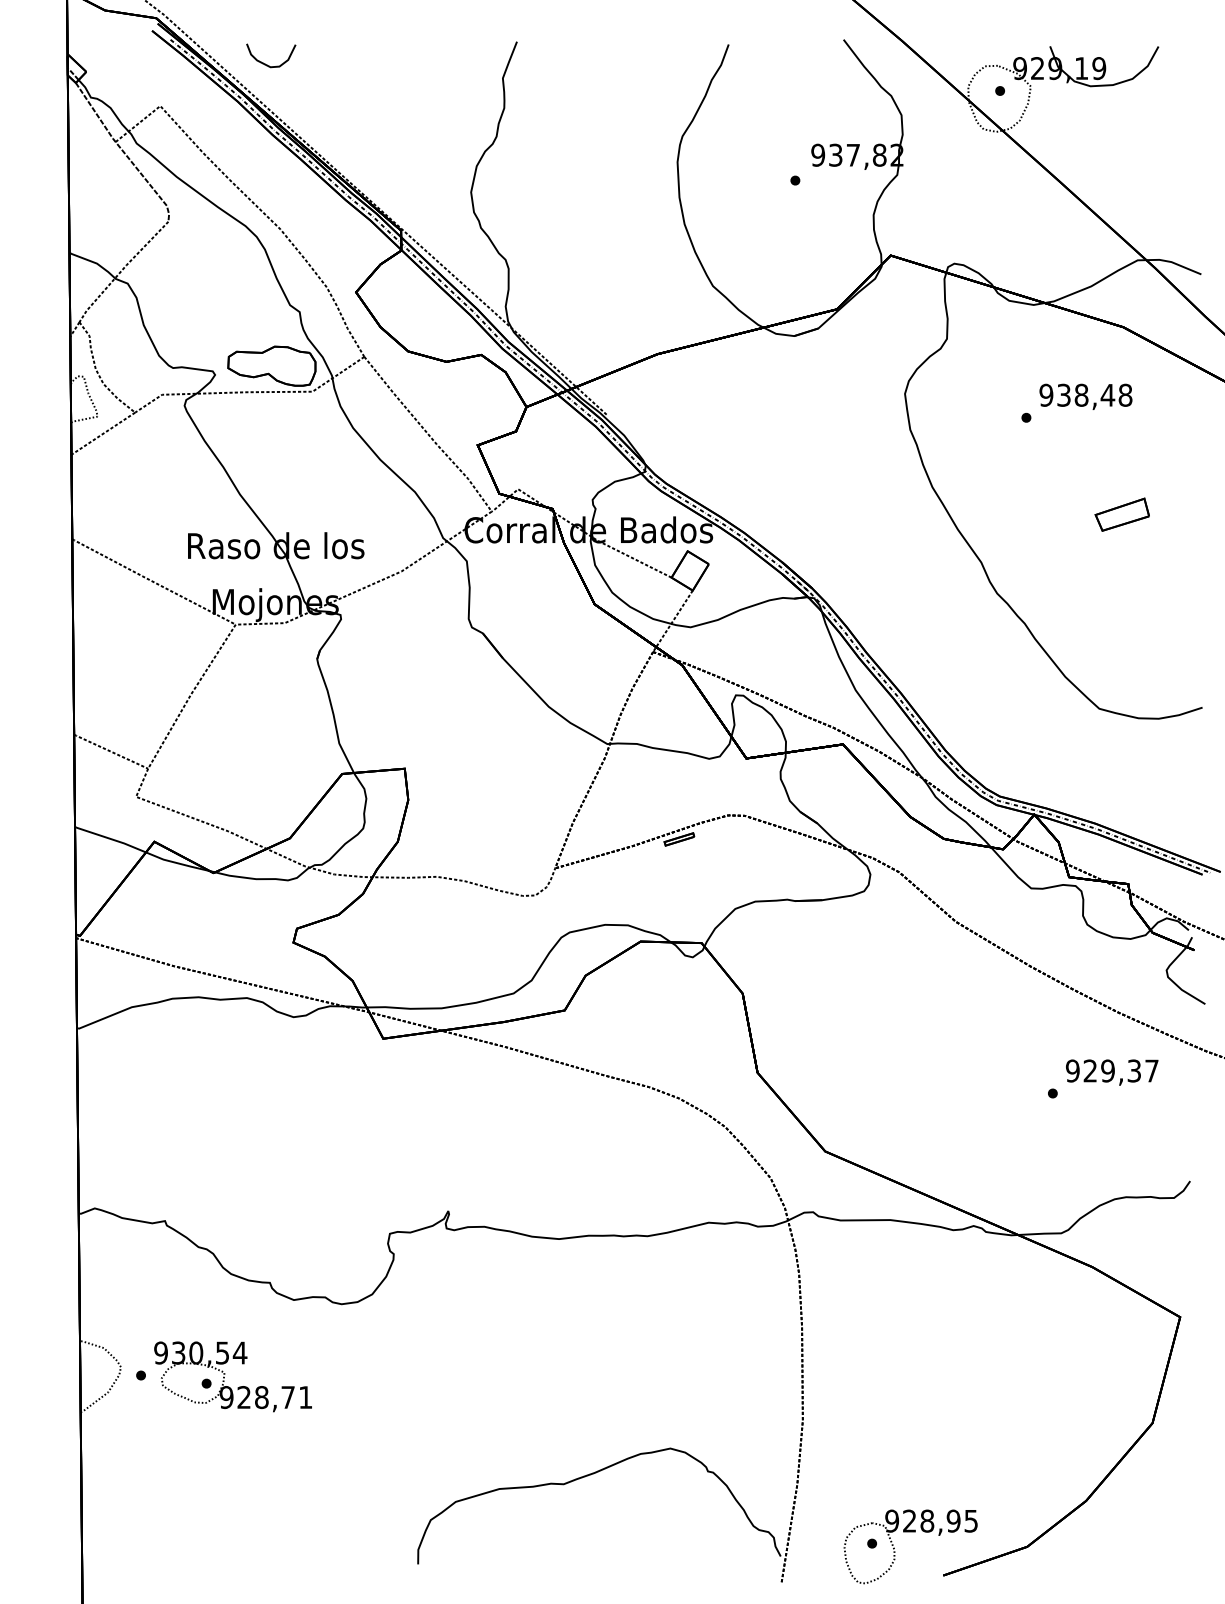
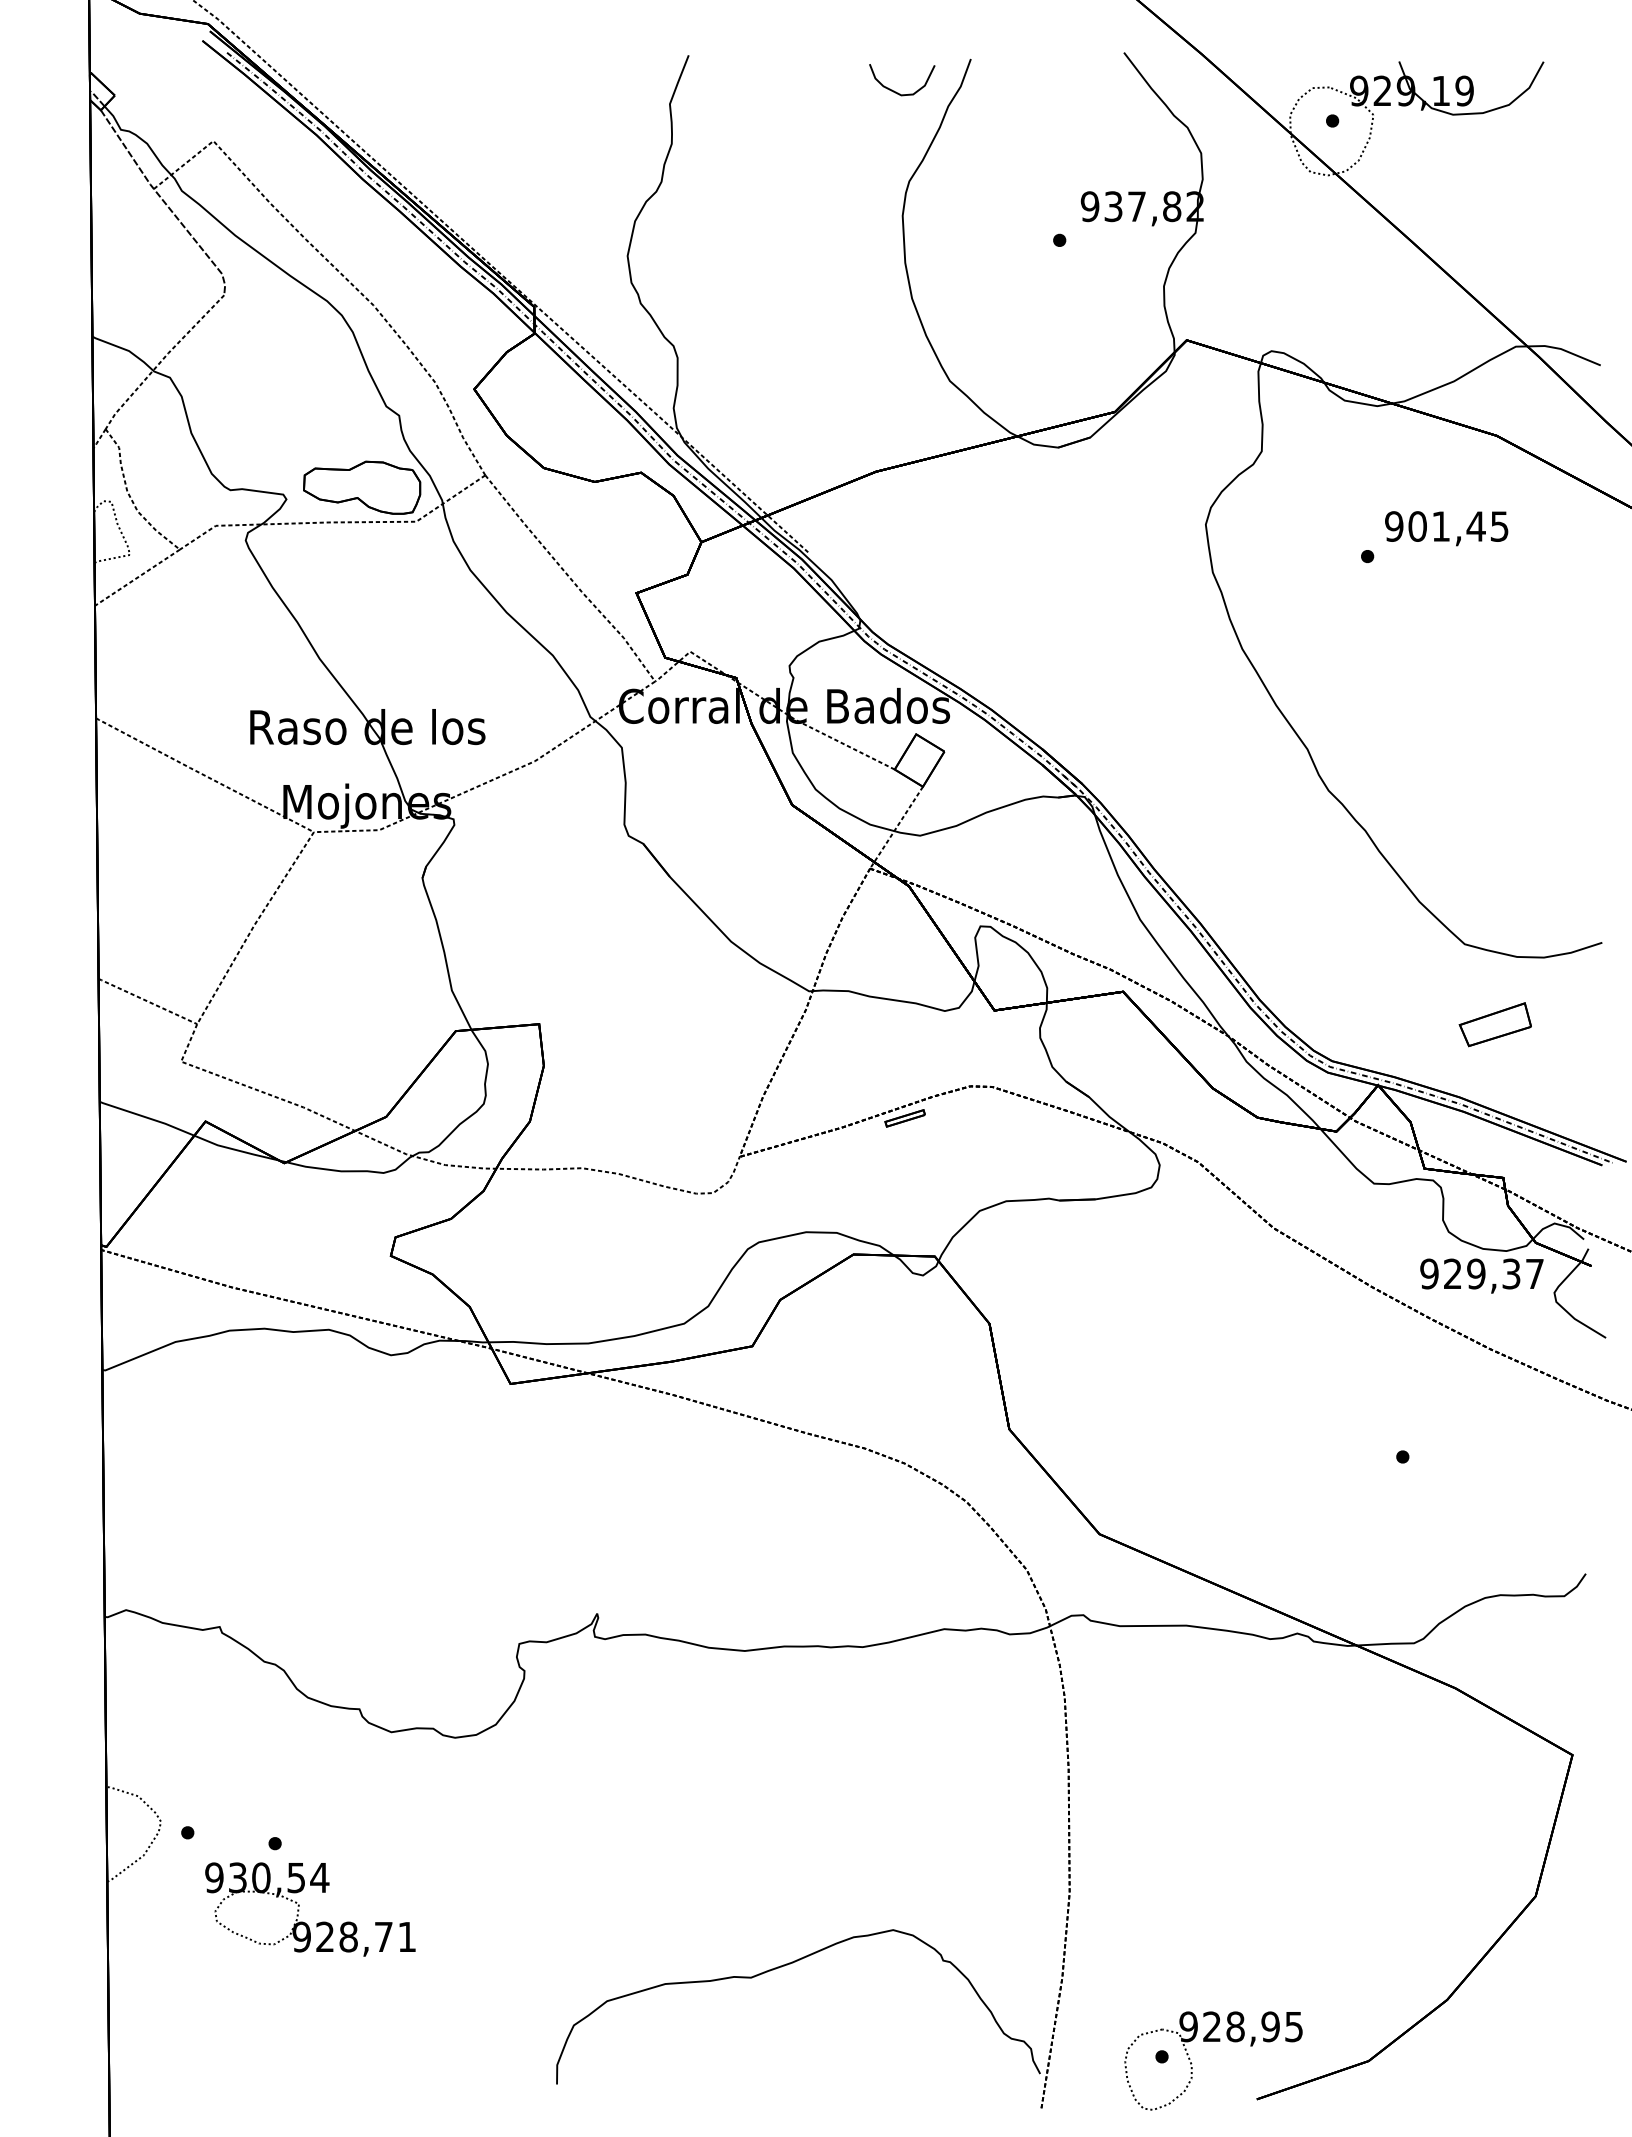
curve: (266, 64) -> (896, 91), moved
text: (1094, 395) -> (1458, 526), 938,48 -> 901,45
part: (1121, 514) -> (1494, 1024), moved
text: (1111, 1072) -> (1481, 1275), moved
part: (224, 1376) -> (299, 1909), moved

